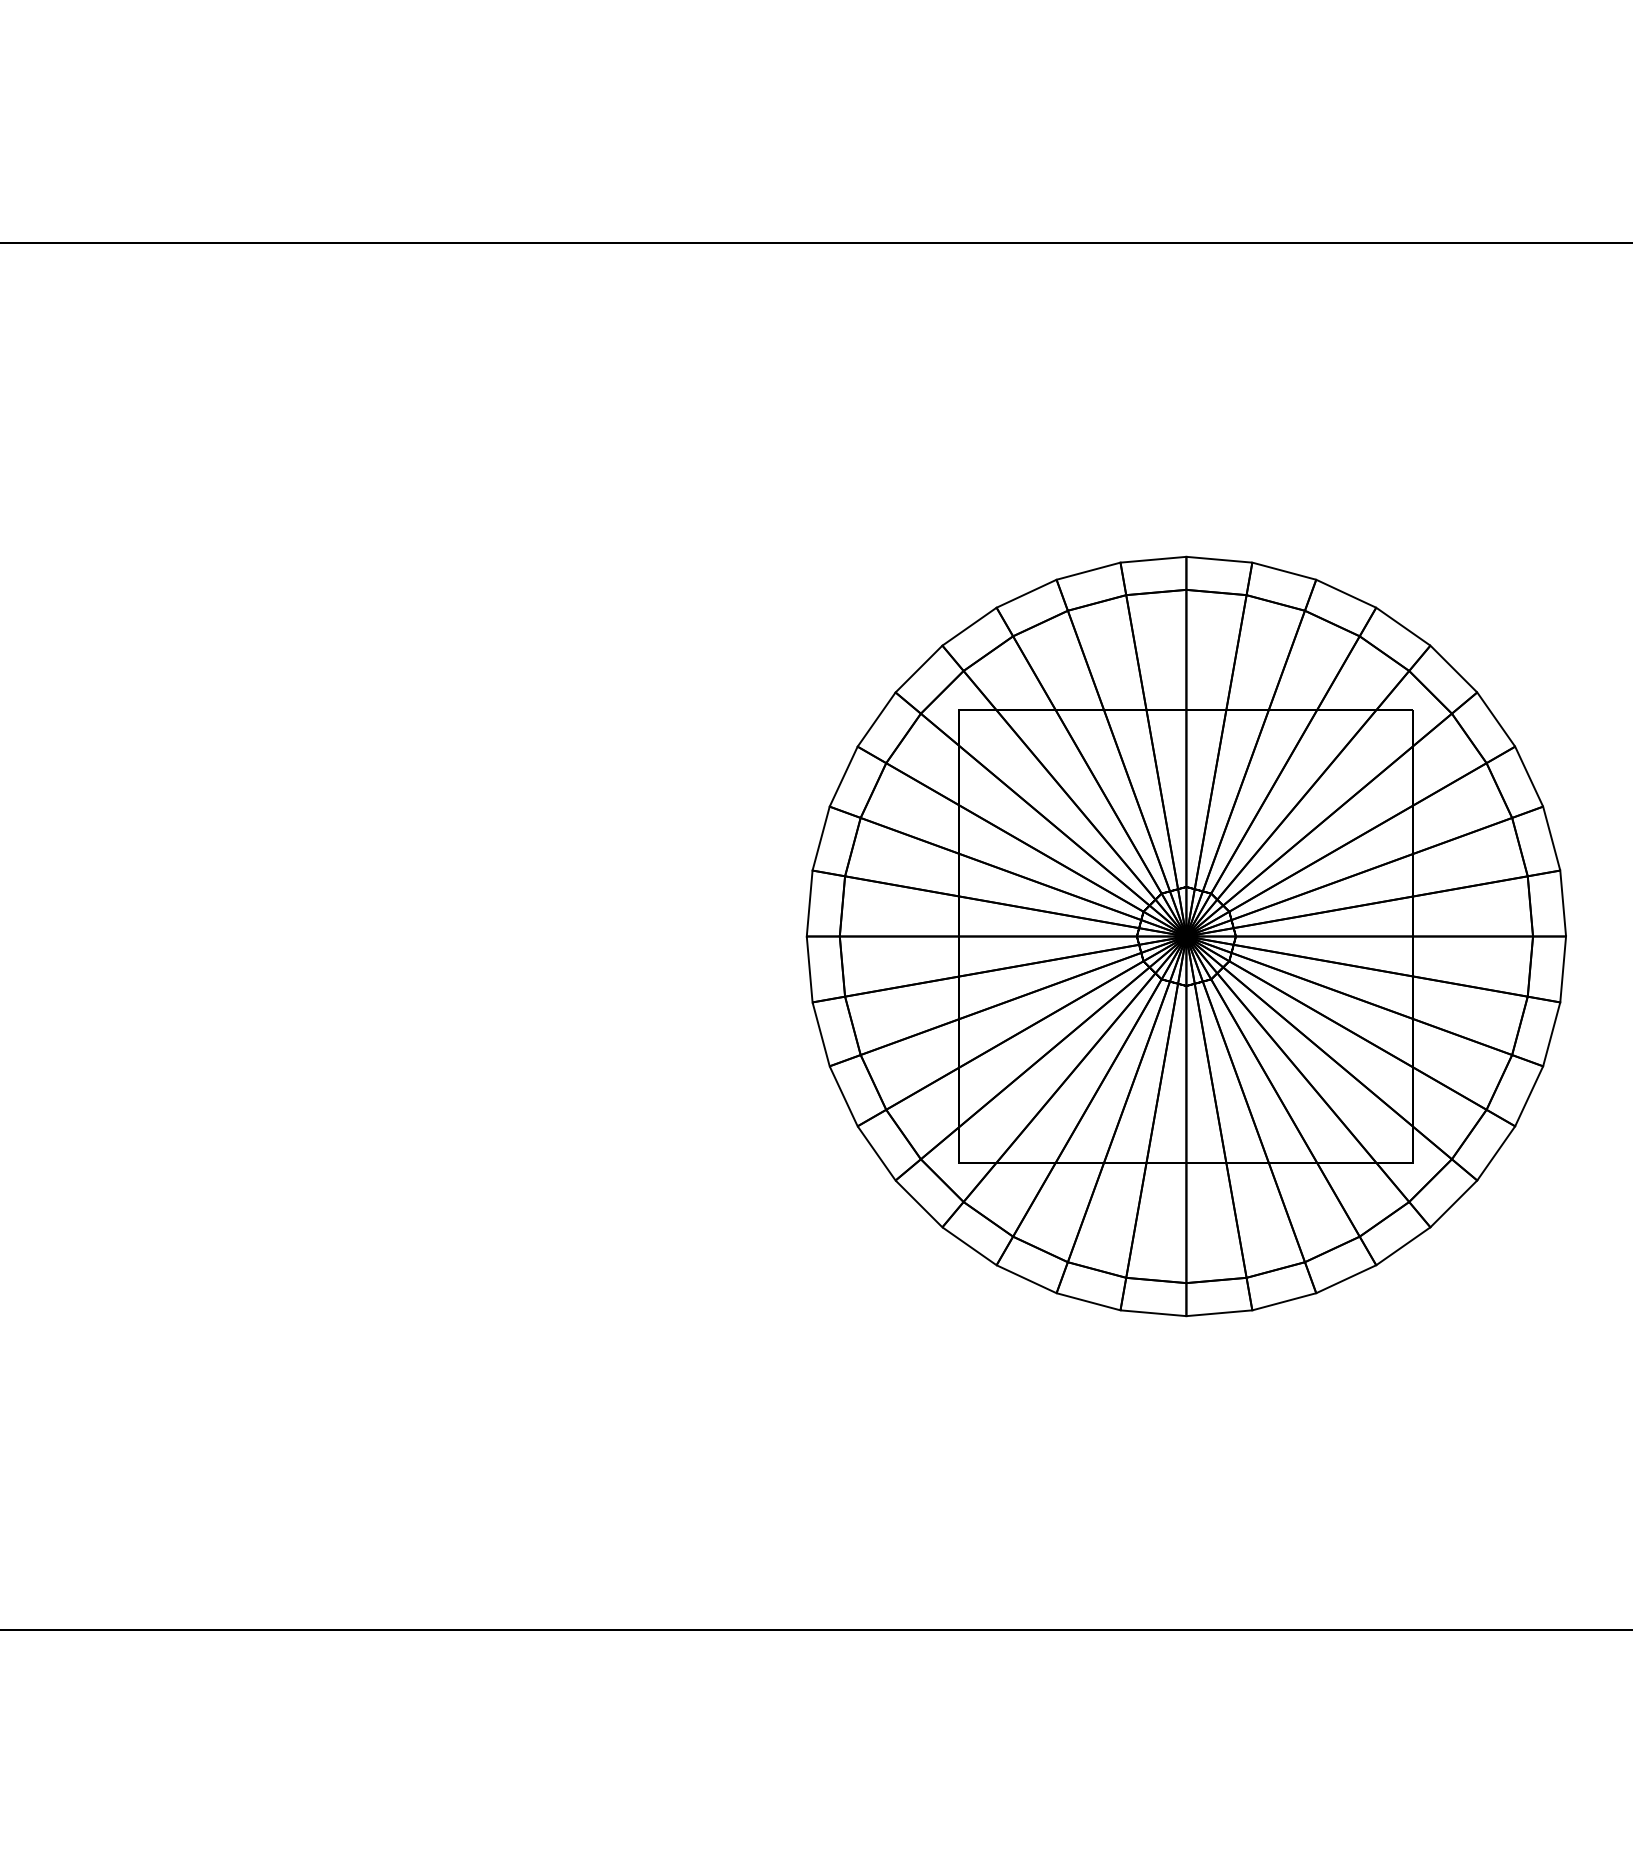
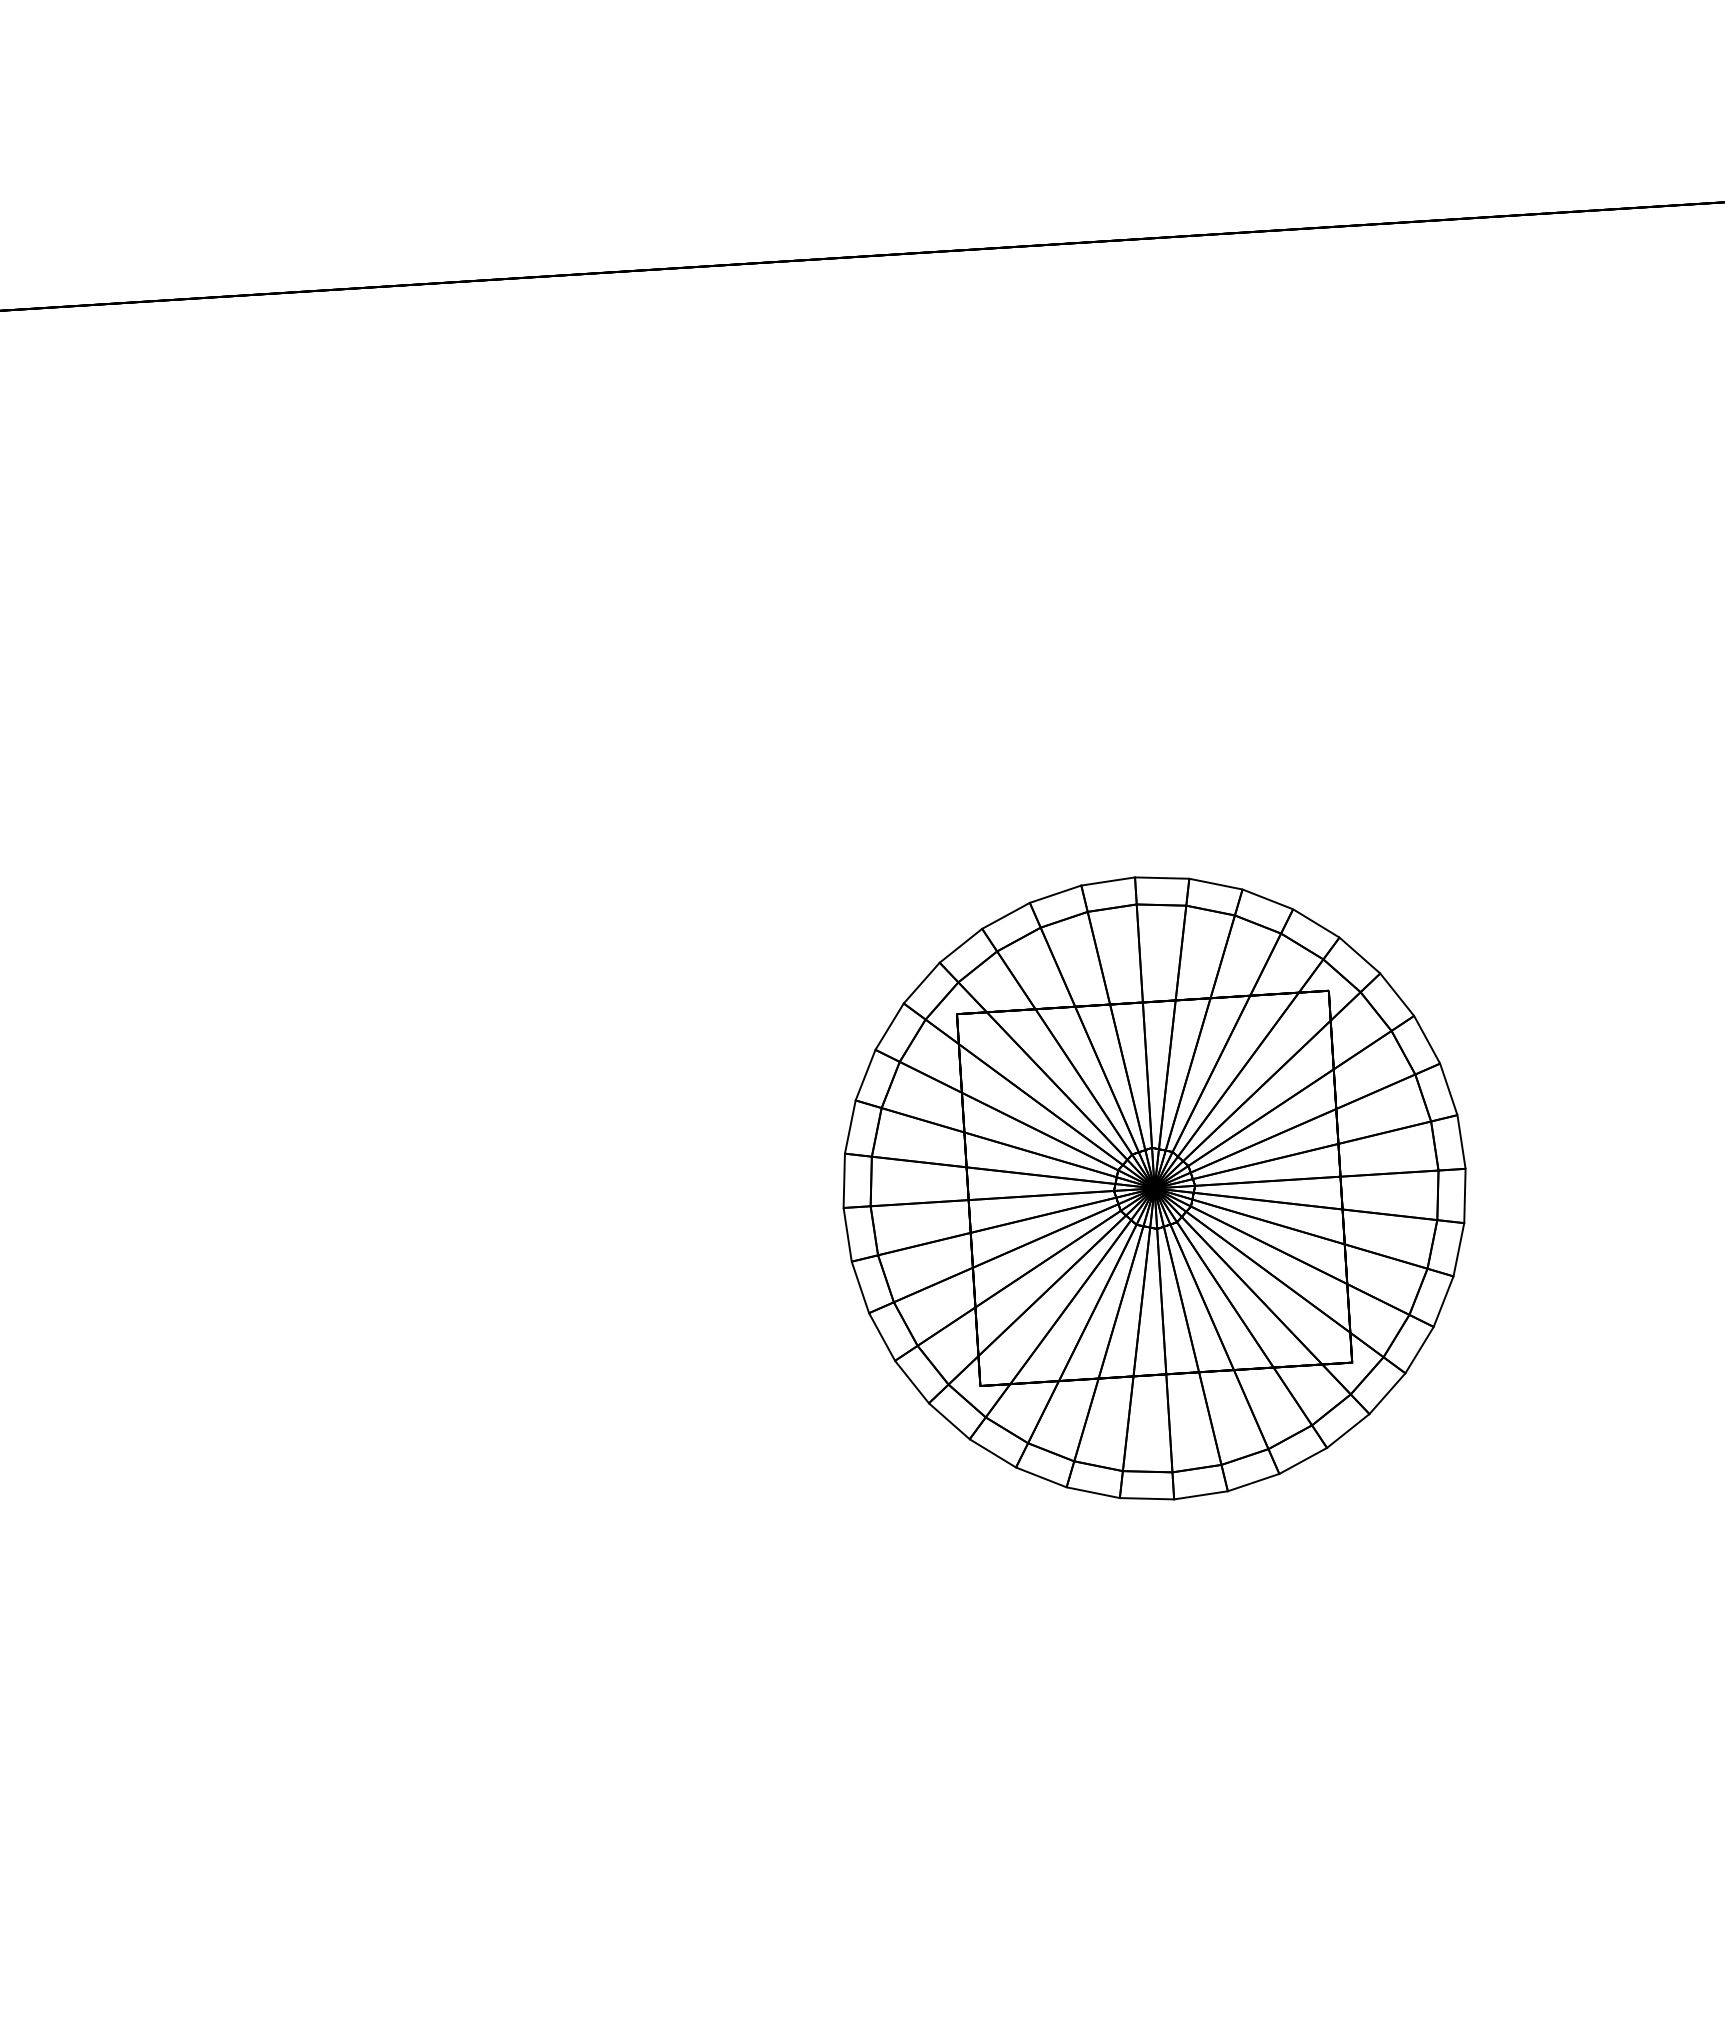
part: (1185, 936) -> (1153, 1188), size x0.6

